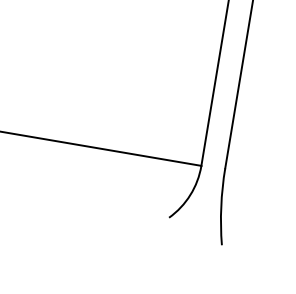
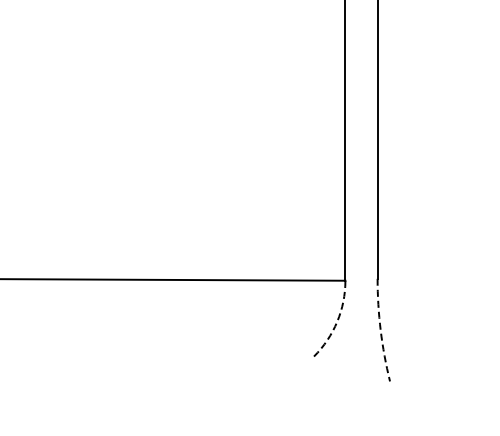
arc: (190, 194) -> (337, 321), solid -> dashed
arc: (221, 206) -> (380, 330), solid -> dashed

